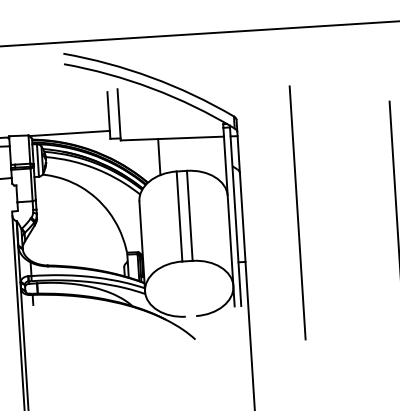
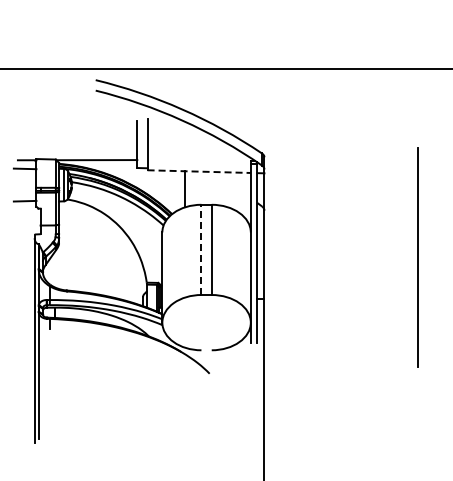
line: (172, 138) -> (199, 171), solid -> dashed
line: (297, 212) -> (319, 253), removed
line: (179, 216) -> (201, 249), solid -> dashed

